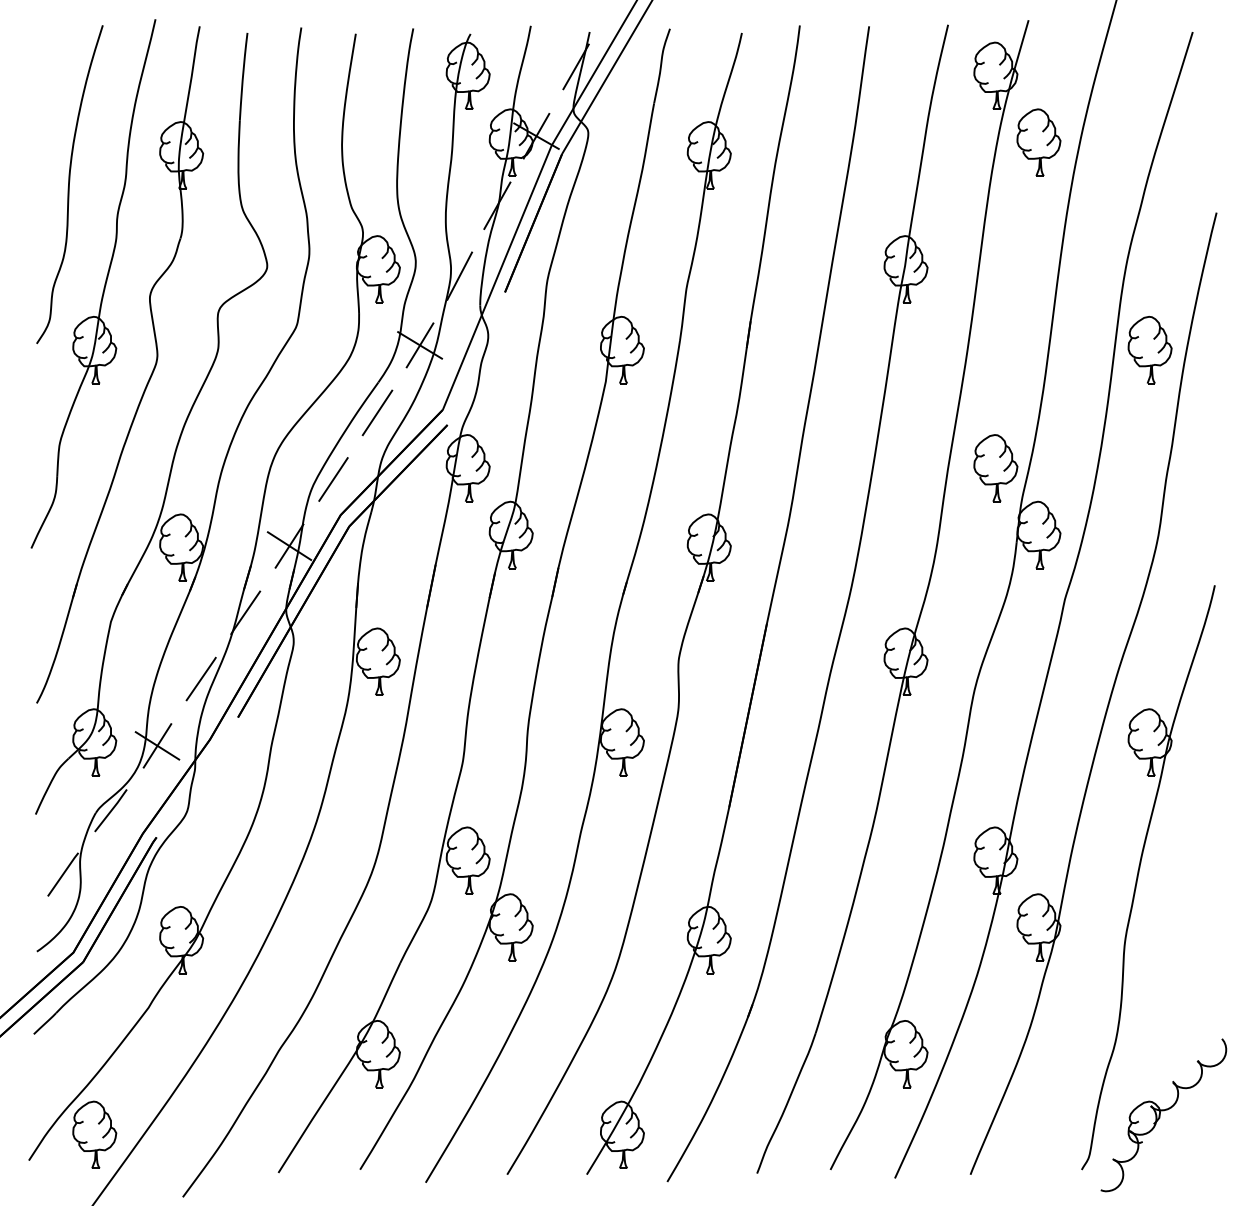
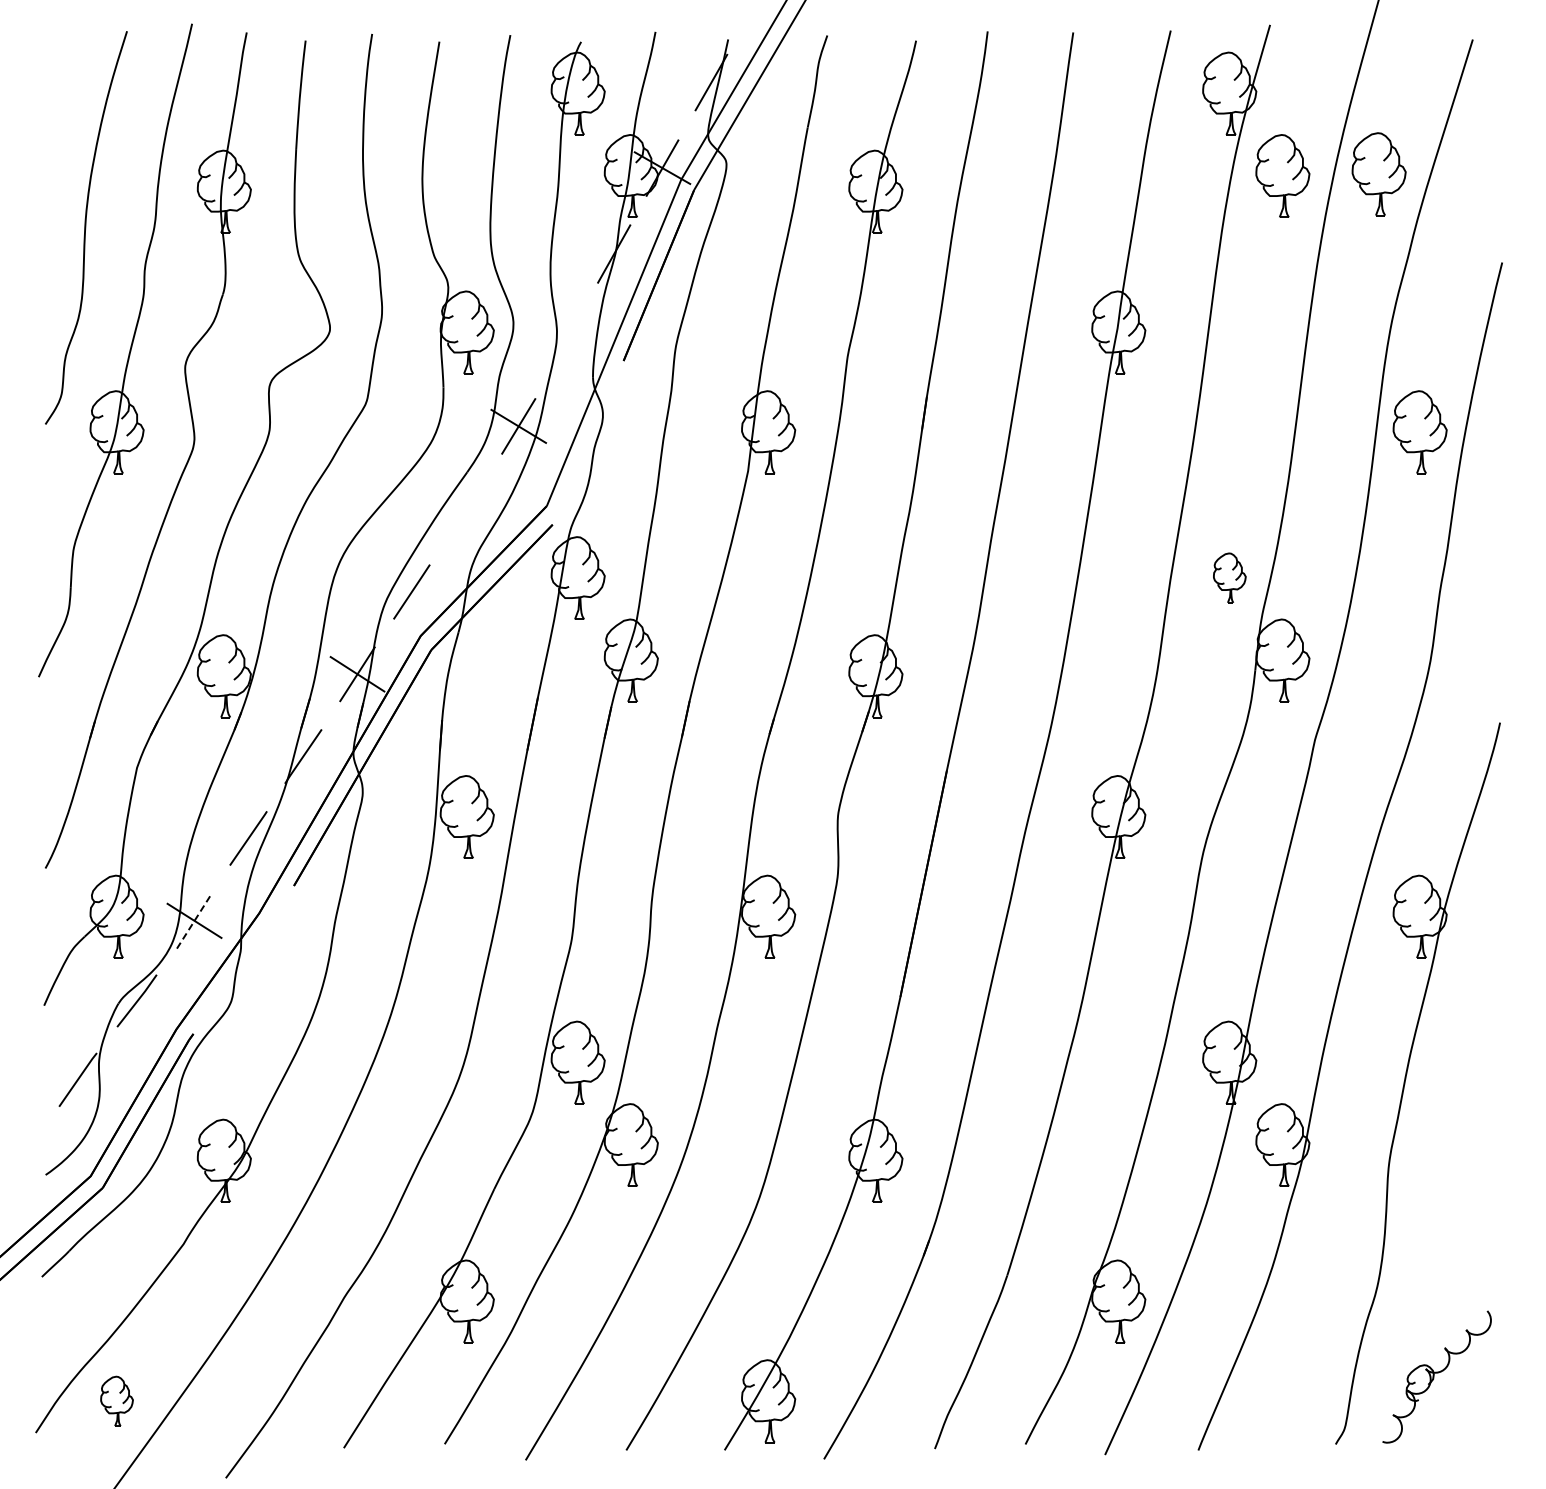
part: (1116, 141) -> (1378, 174), added
line: (459, 275) -> (567, 340), removed
line: (377, 412) -> (466, 509), removed
part: (995, 467) -> (1229, 577), size x0.6
line: (157, 745) -> (194, 920), solid -> dashed
part: (1163, 1114) -> (1436, 1376), size x0.7
part: (94, 1135) -> (116, 1401), size x0.6

